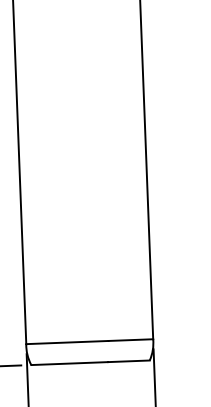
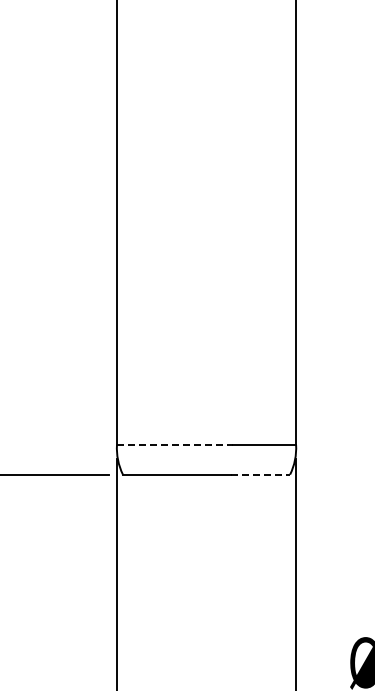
line: (67, 342) -> (175, 444), solid -> dashed
line: (129, 361) -> (261, 474), solid -> dashed

